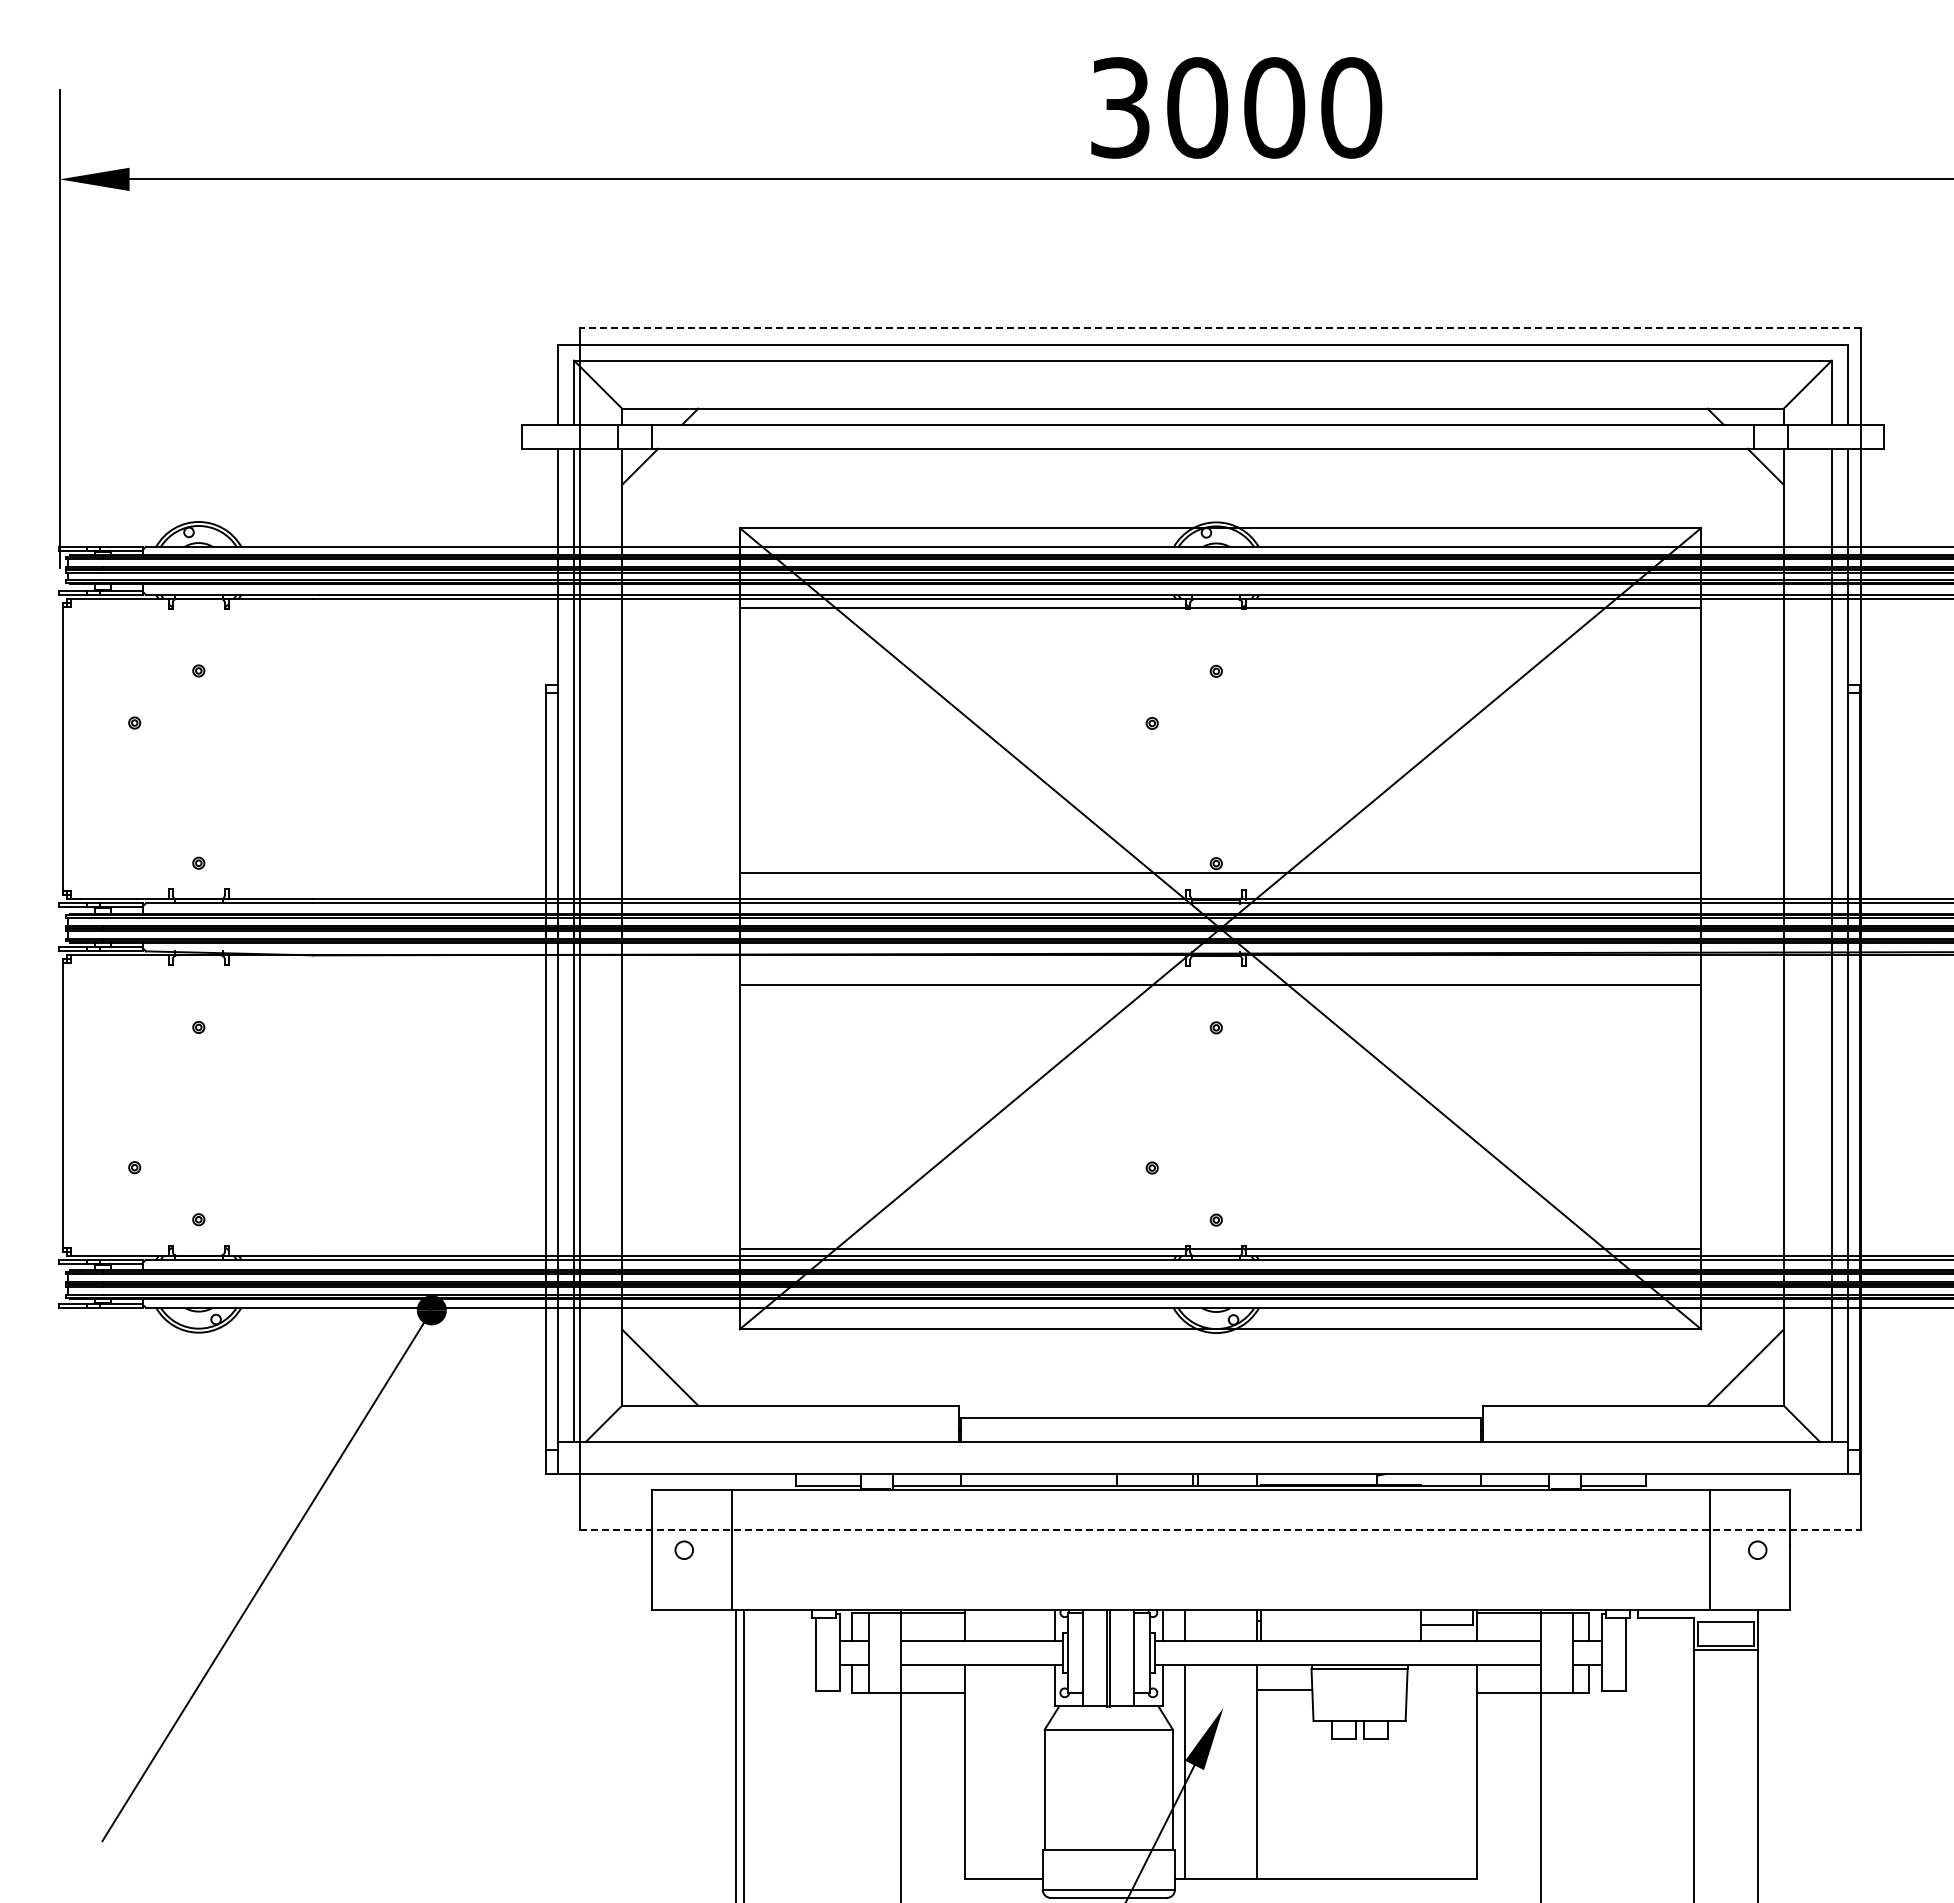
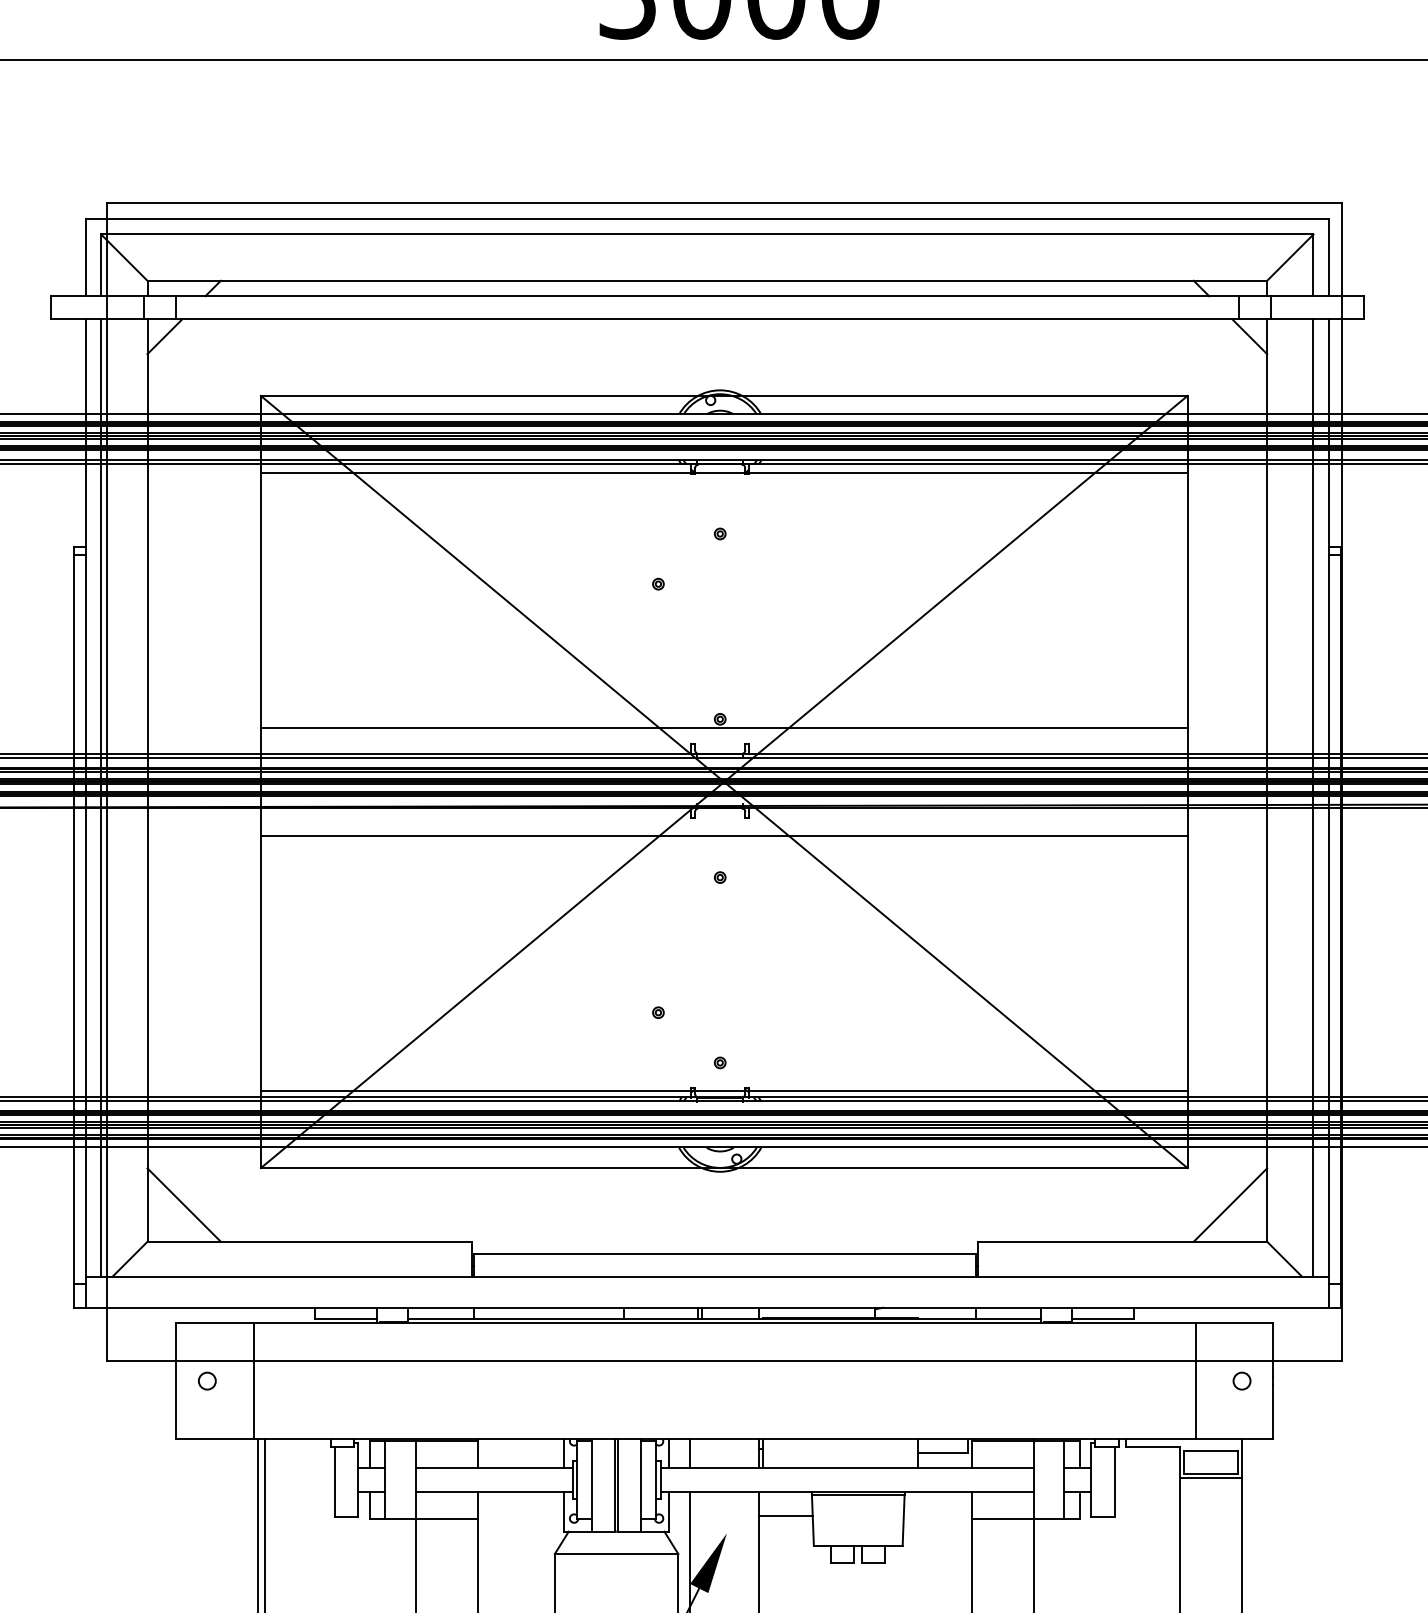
line: (1220, 327) -> (724, 202), dashed -> solid
line: (1220, 1529) -> (724, 1361), dashed -> solid

